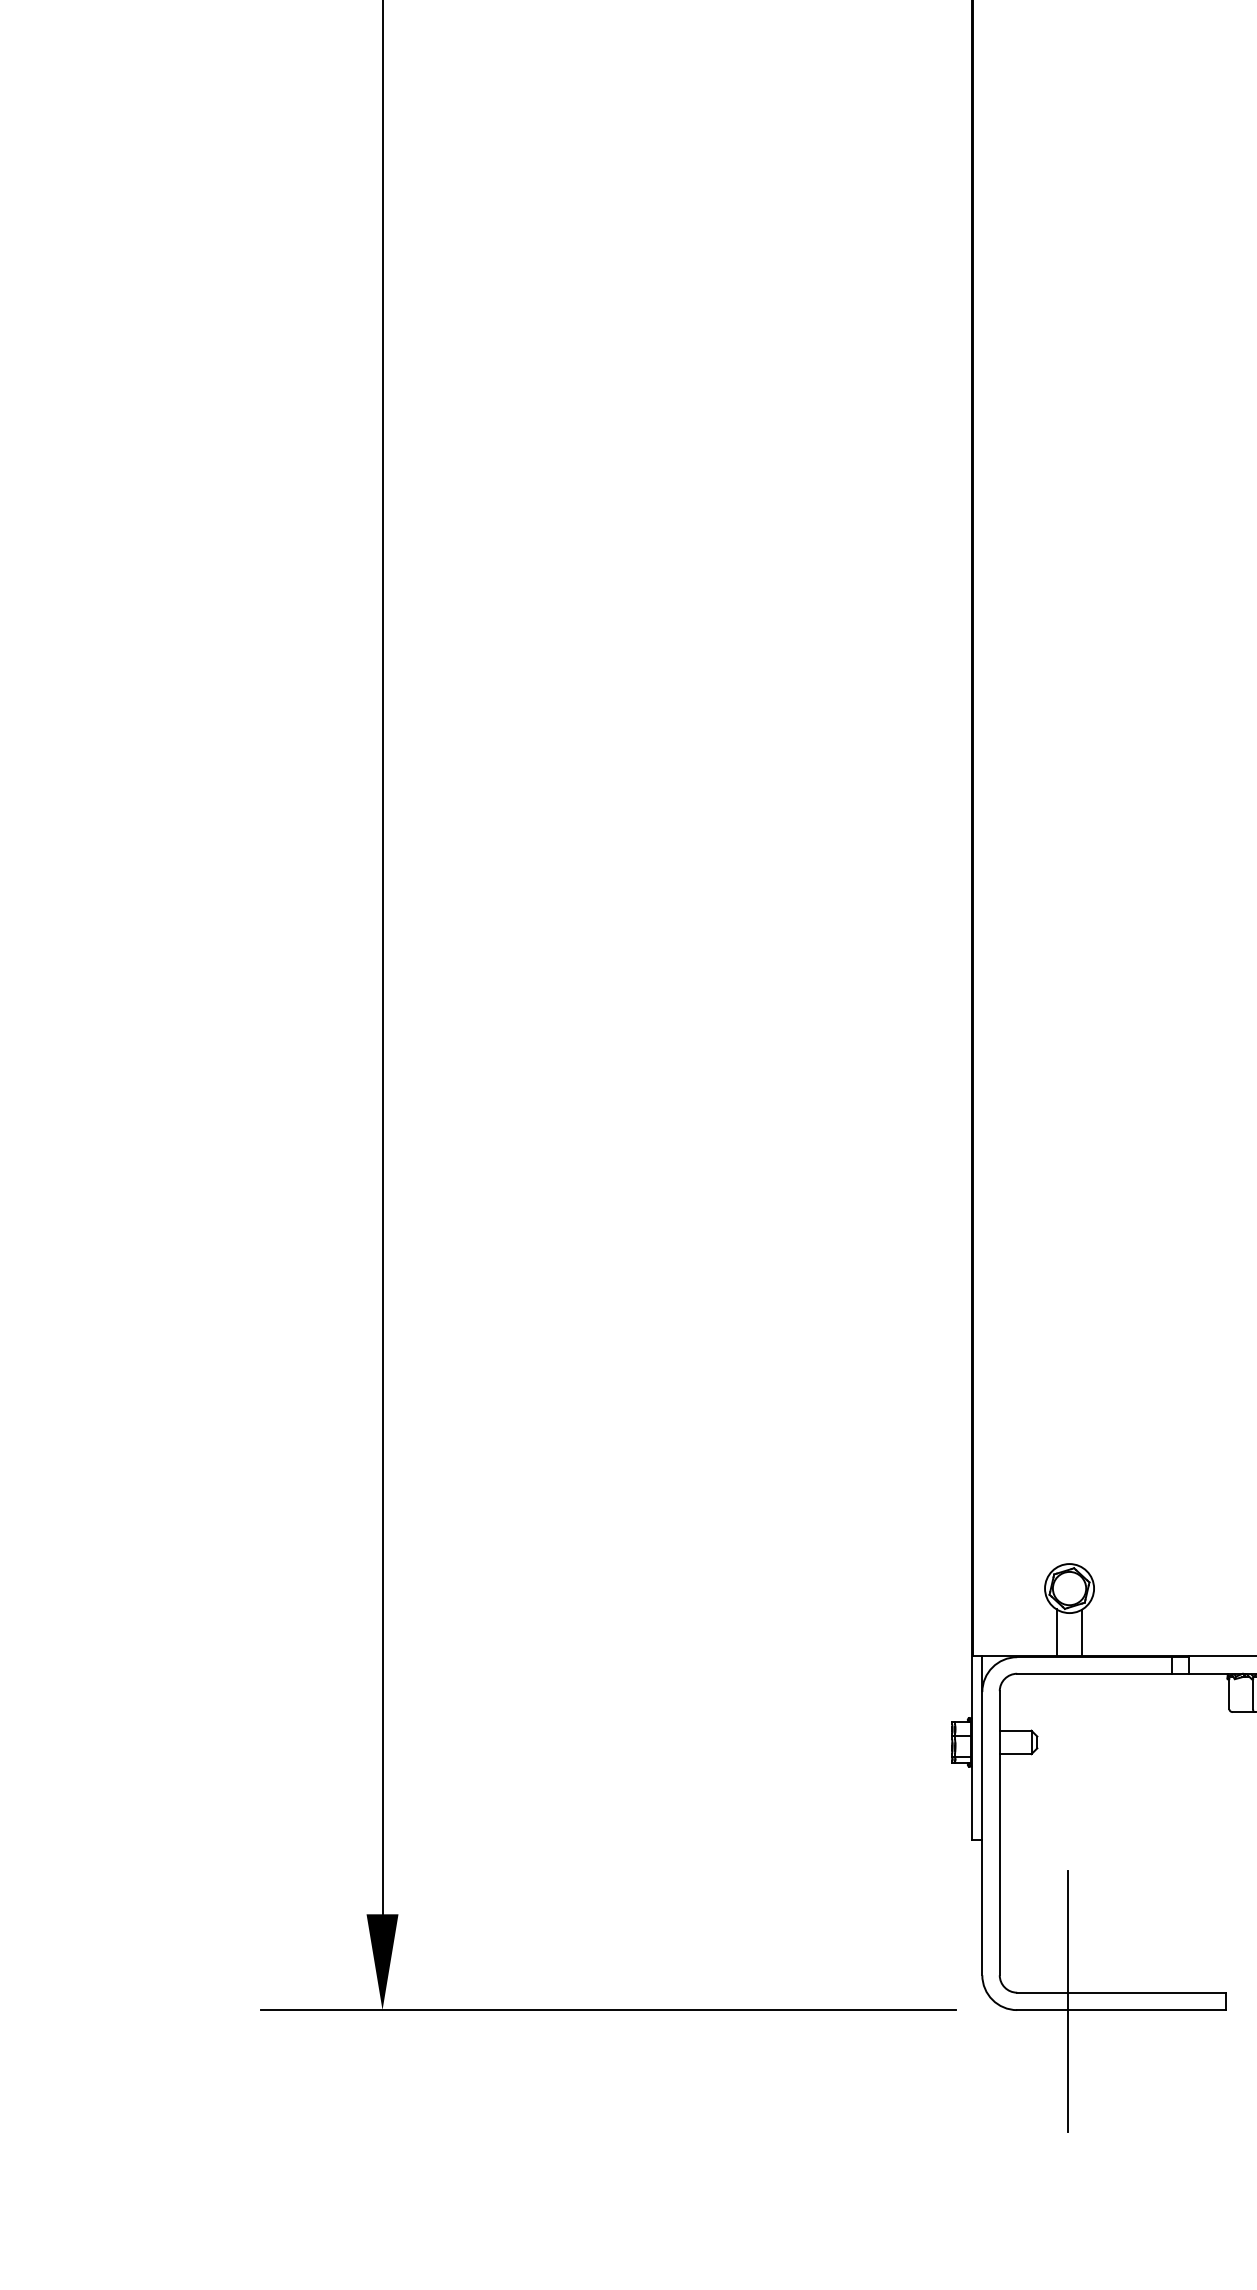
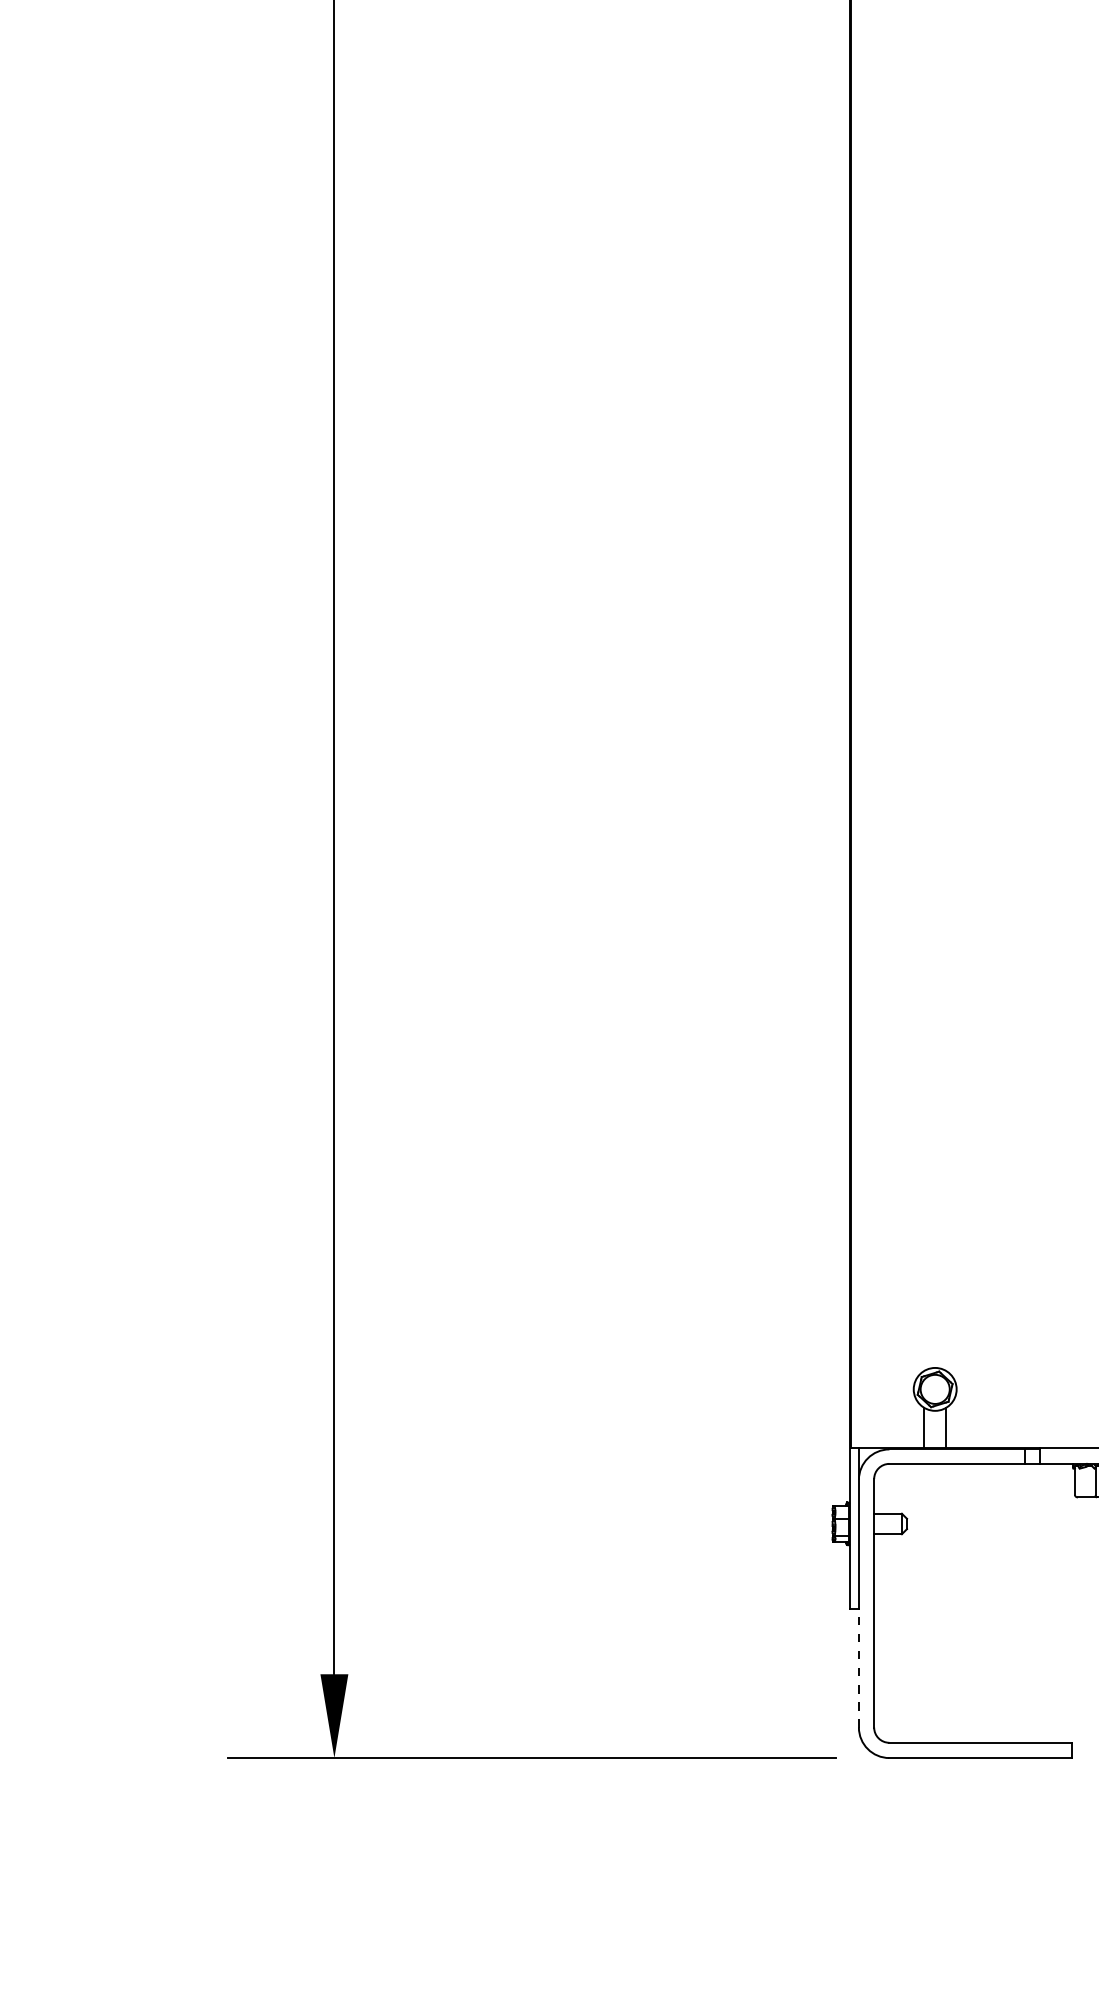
line: (982, 1907) -> (859, 1668), solid -> dashed
line: (1068, 2001) -> (934, 1750), removed

